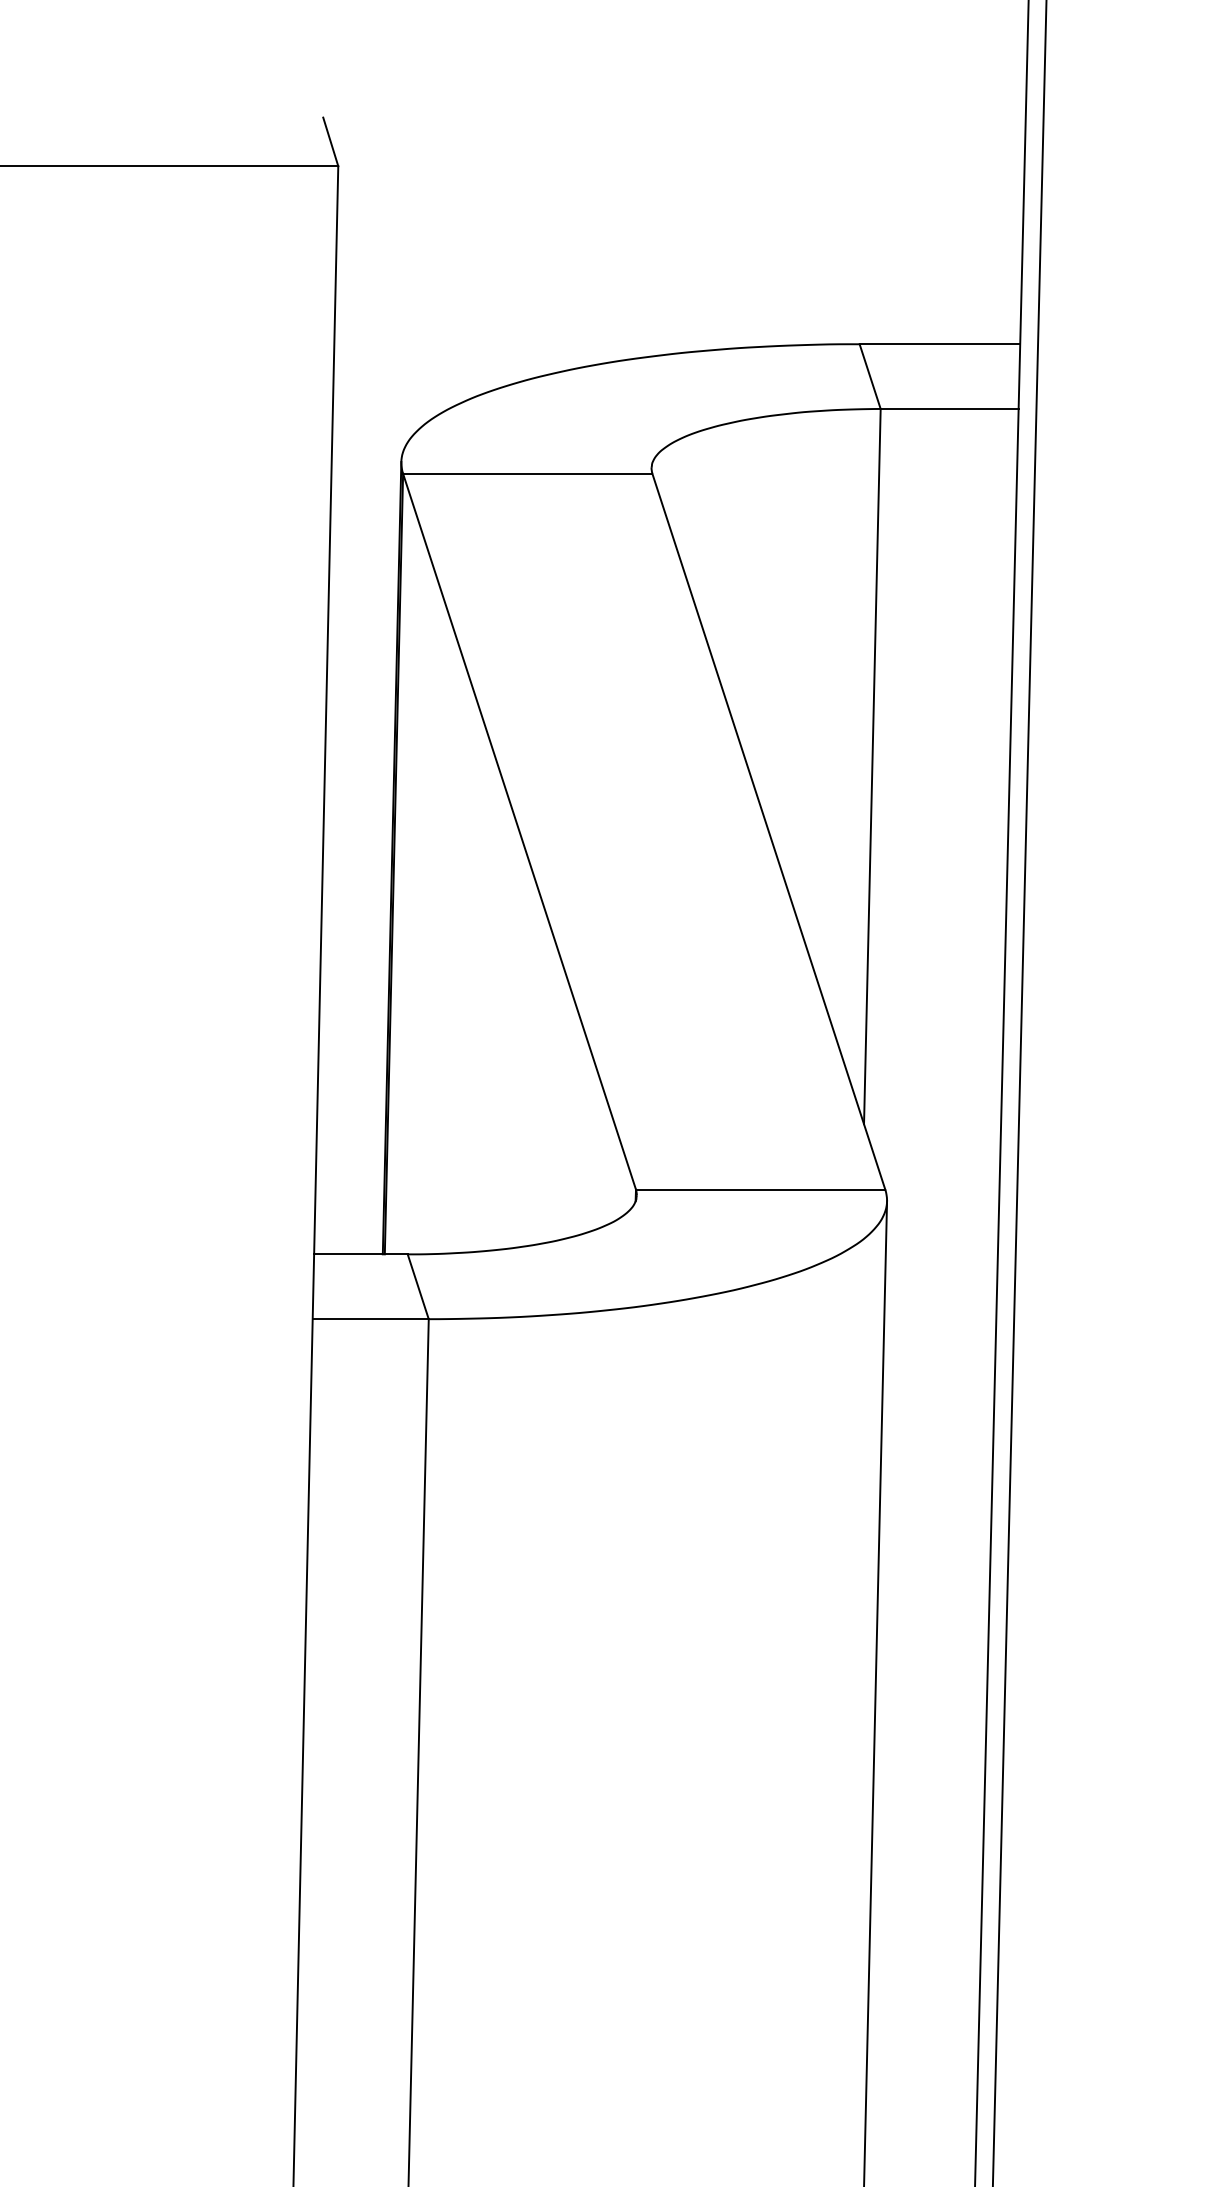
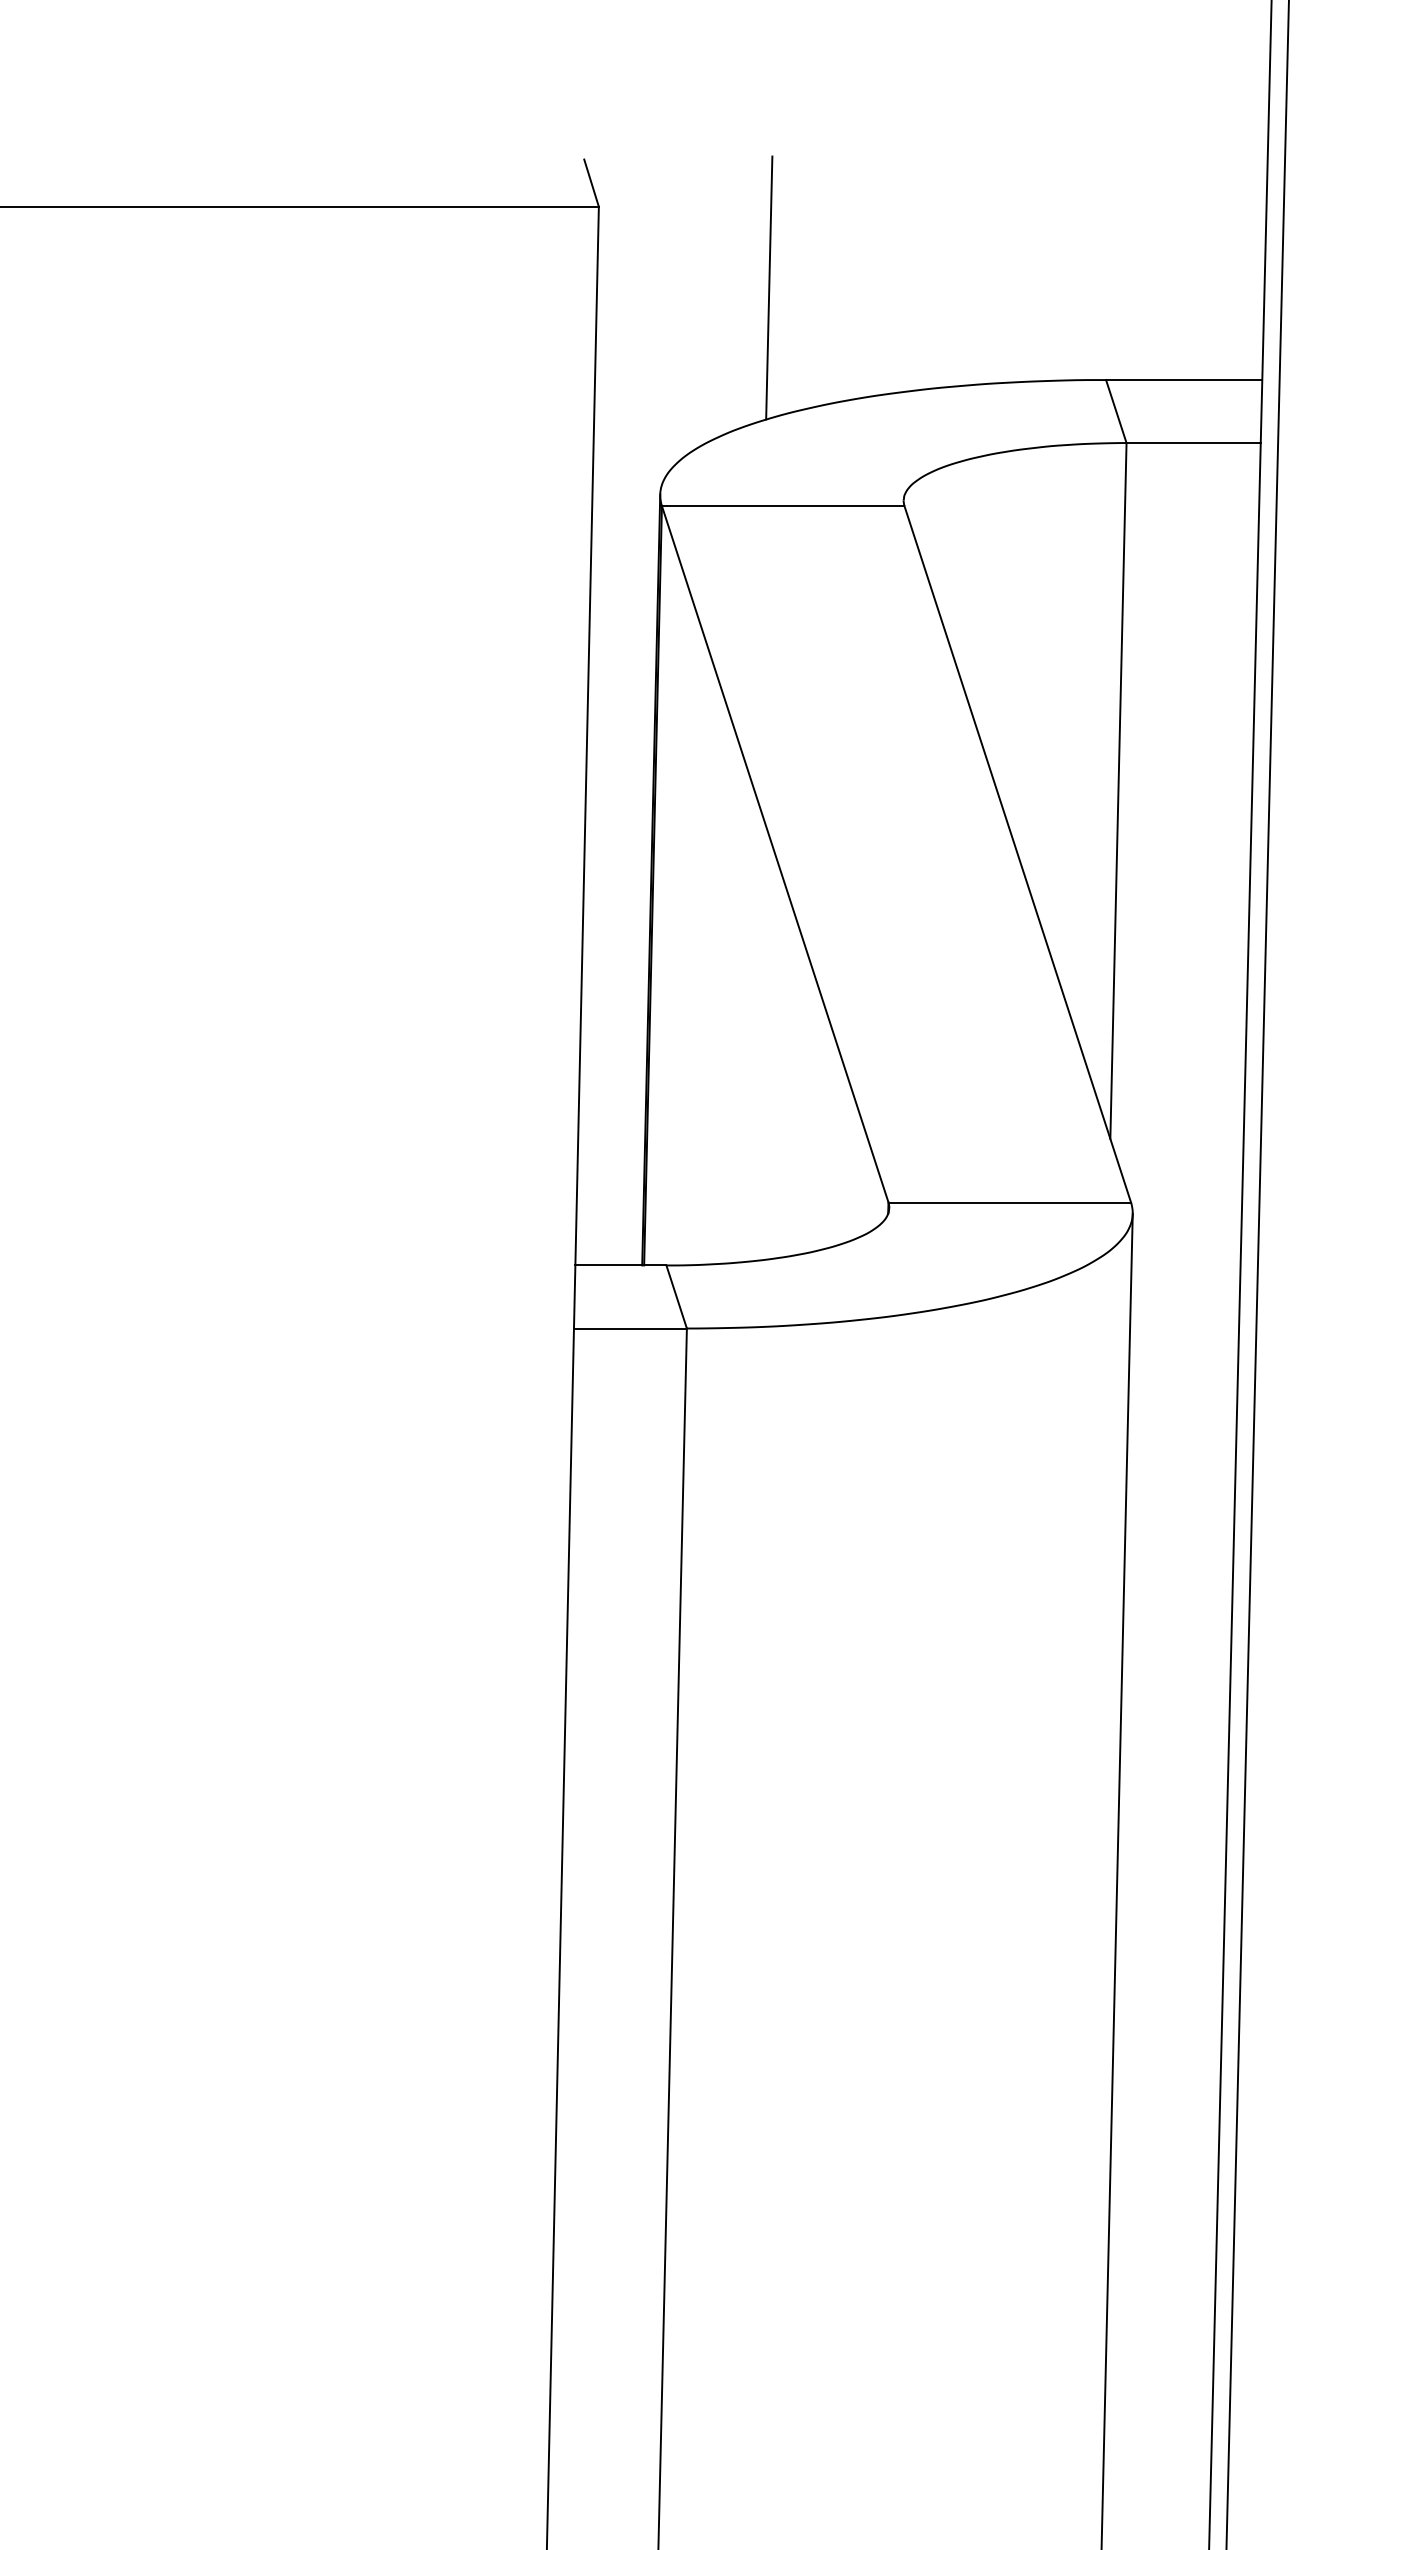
line: (513, 249) -> (769, 287), added

